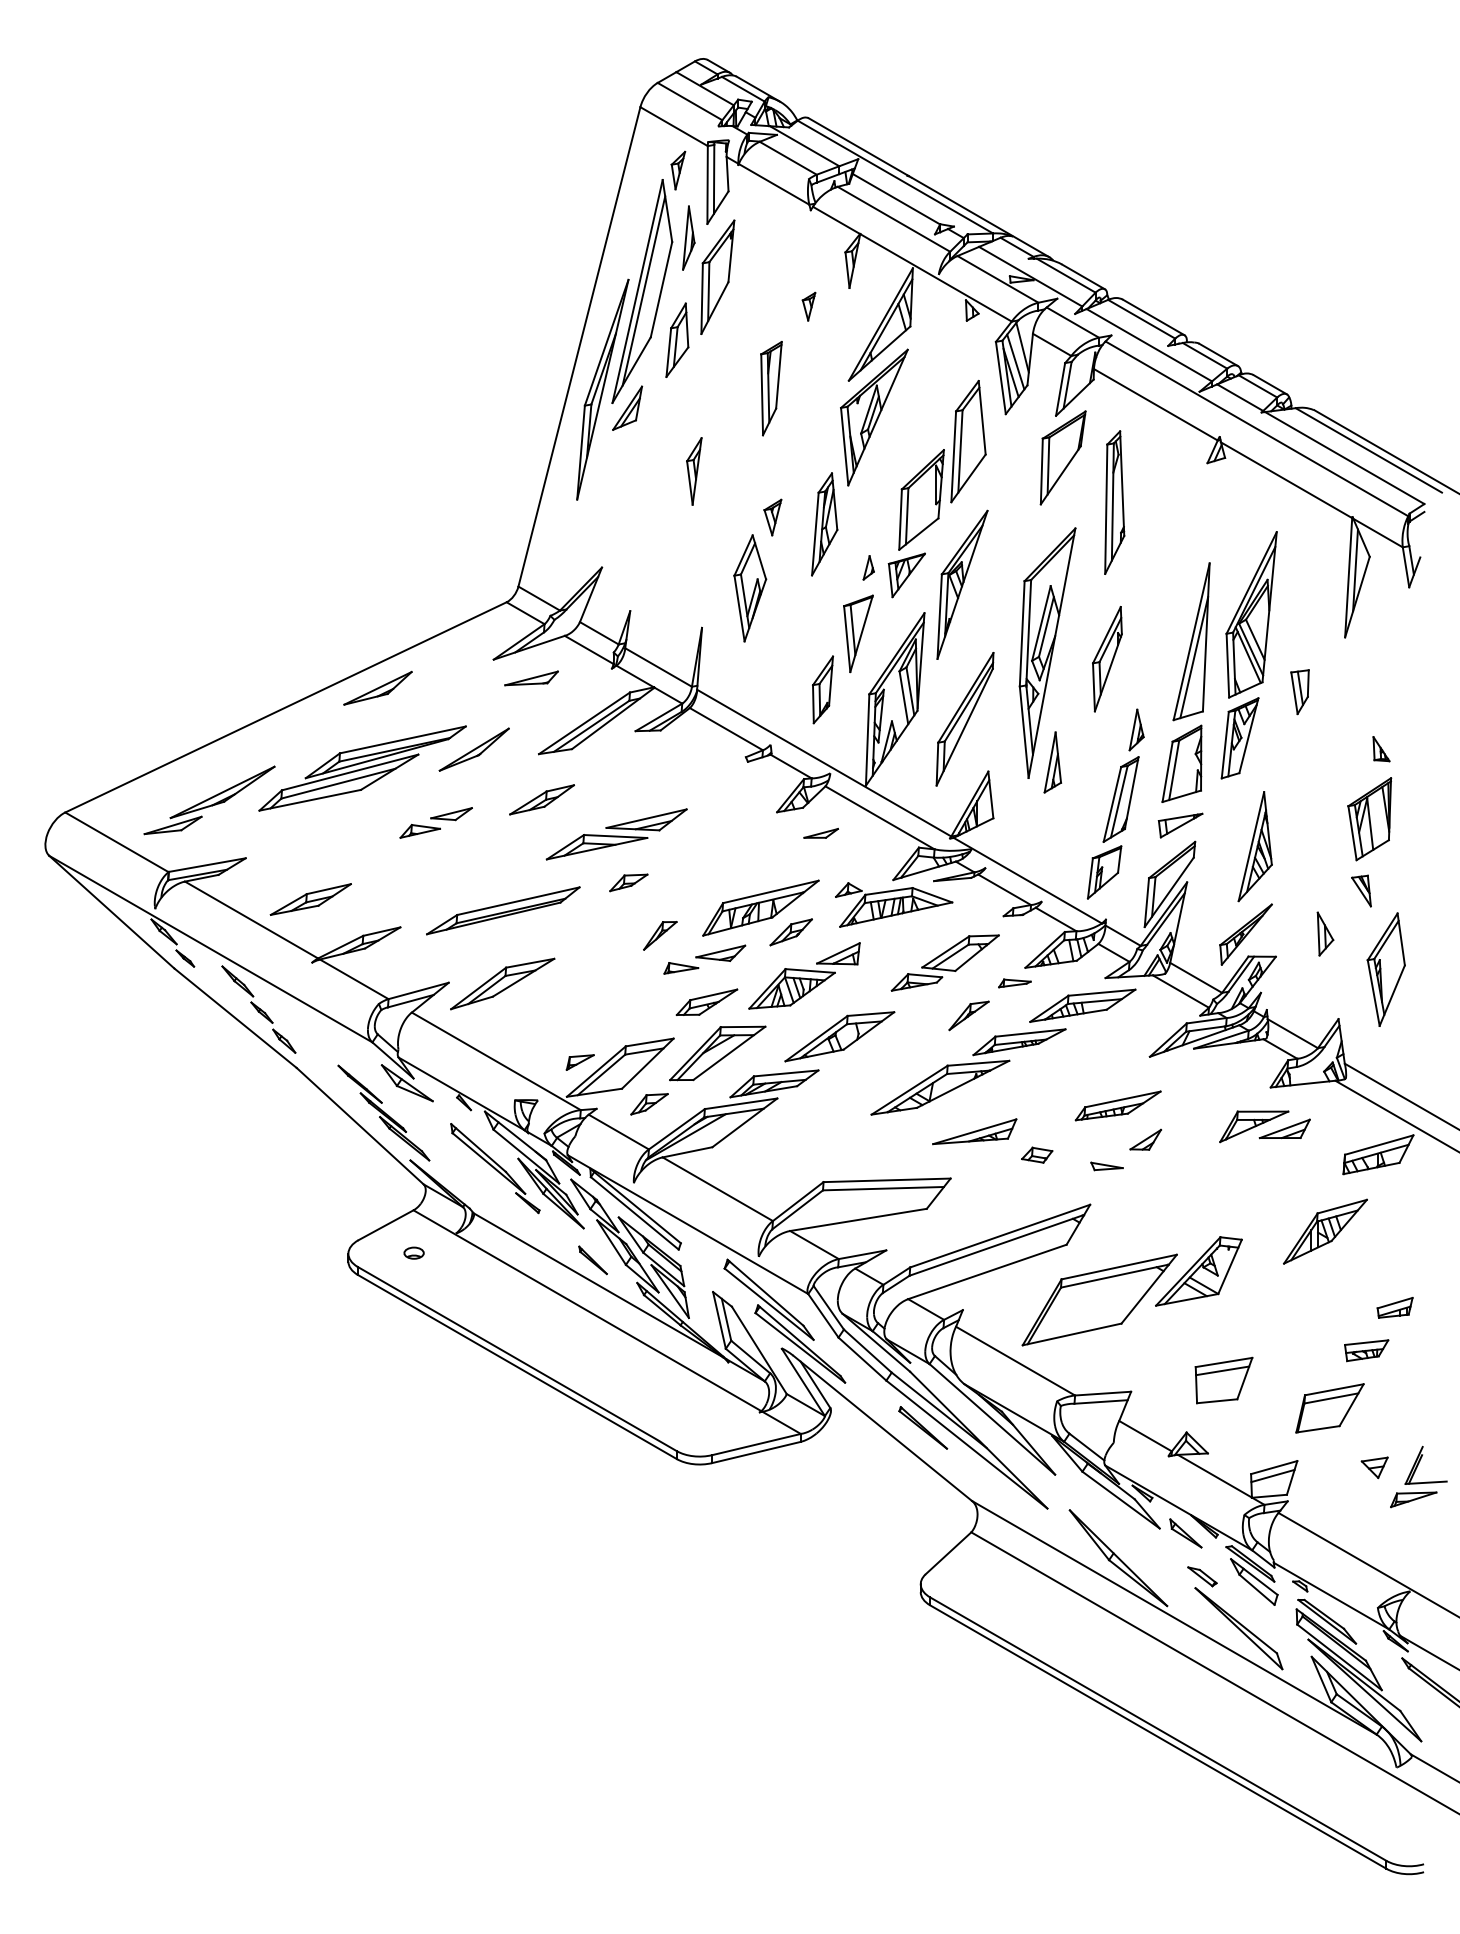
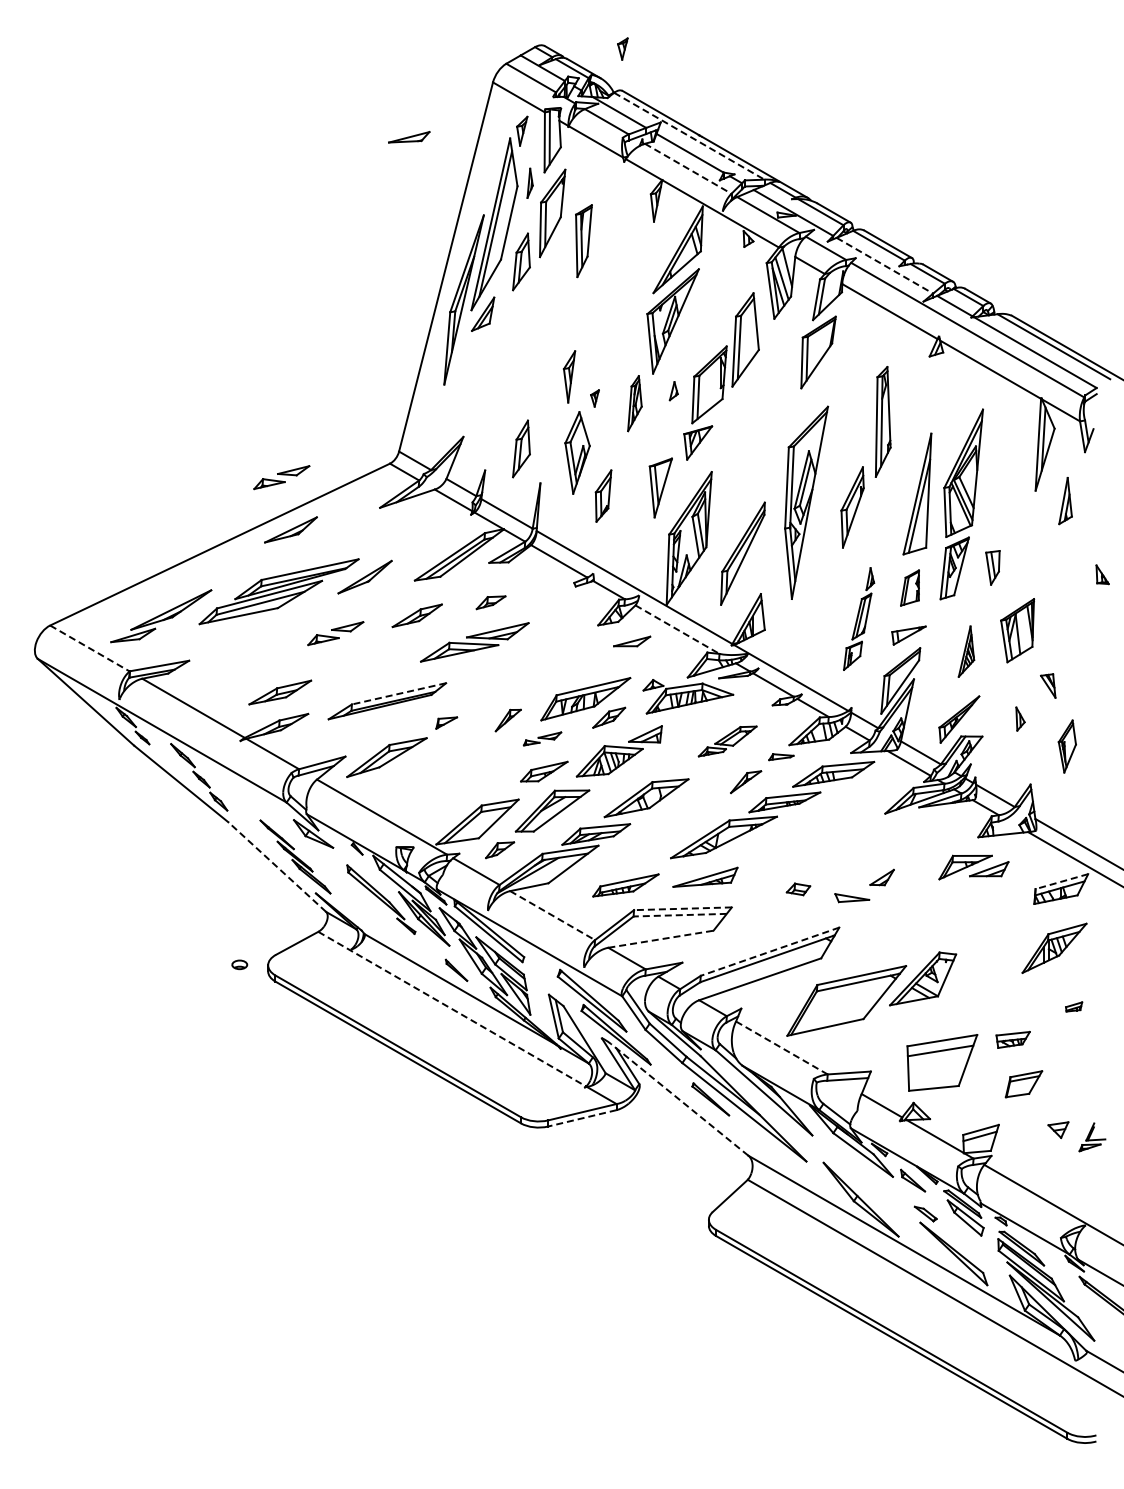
line: (895, 177) -> (689, 136), solid -> dashed
line: (894, 218) -> (688, 168), solid -> dashed
part: (687, 238) -> (529, 183), size x0.6
part: (808, 305) -> (622, 48), moved
line: (1148, 344) -> (884, 265), solid -> dashed
part: (770, 389) -> (583, 241), moved
part: (694, 470) -> (569, 376), moved
part: (1113, 502) -> (882, 421), moved
part: (772, 517) -> (594, 398), size x0.6
part: (824, 524) -> (634, 403), size x0.7
part: (868, 568) -> (673, 391), moved
part: (677, 582) -> (521, 448), added
part: (961, 585) -> (740, 450), removed
part: (365, 620) -> (281, 477), added
part: (531, 678) -> (409, 137), moved
part: (822, 689) -> (603, 495), moved
part: (1299, 691) -> (992, 567), moved
part: (1381, 748) -> (1102, 574), moved
part: (1052, 763) -> (1065, 501), moved
part: (1181, 763) -> (909, 587), size x0.6
part: (1115, 803) -> (858, 618), size x0.7
line: (879, 817) -> (677, 629), solid -> dashed
part: (1369, 818) -> (1017, 630), moved
part: (821, 833) -> (632, 641), size x1.4
line: (116, 842) -> (89, 648), solid -> dashed
part: (1255, 846) -> (966, 651), size x0.6
part: (628, 882) -> (490, 602), moved
part: (311, 899) -> (280, 692), moved
line: (517, 900) -> (398, 693), solid -> dashed
part: (1325, 933) -> (1020, 718), size x0.7
part: (704, 959) -> (542, 738), size x0.6
part: (944, 963) -> (727, 741), size x0.7
part: (1386, 969) -> (1067, 746), size x0.6
part: (580, 1061) -> (446, 722), moved
part: (1117, 1105) -> (625, 885), moved
line: (359, 1125) -> (276, 866), solid -> dashed
part: (974, 1130) -> (705, 876), moved
line: (1378, 1144) -> (1061, 881), solid -> dashed
part: (1107, 1165) -> (852, 897), size x1.4
line: (886, 1179) -> (682, 908), solid -> dashed
line: (718, 1189) -> (553, 915), solid -> dashed
line: (883, 1189) -> (680, 915), solid -> dashed
line: (859, 1220) -> (661, 939), solid -> dashed
part: (1325, 1230) -> (1054, 947), moved
line: (999, 1235) -> (769, 951), solid -> dashed
part: (413, 1252) -> (239, 964), moved
part: (1394, 1307) -> (1073, 1006), size x0.6
line: (587, 1311) -> (452, 1009), solid -> dashed
part: (1365, 1350) -> (1012, 1039), moved
line: (1015, 1360) -> (781, 1047), solid -> dashed
part: (1224, 1379) -> (942, 1062), size x1.6
part: (1329, 1407) -> (1023, 1083), size x0.7
line: (882, 1428) -> (679, 1099), solid -> dashed
line: (755, 1452) -> (581, 1118), solid -> dashed
part: (1418, 1477) -> (1092, 1137), size x0.6

